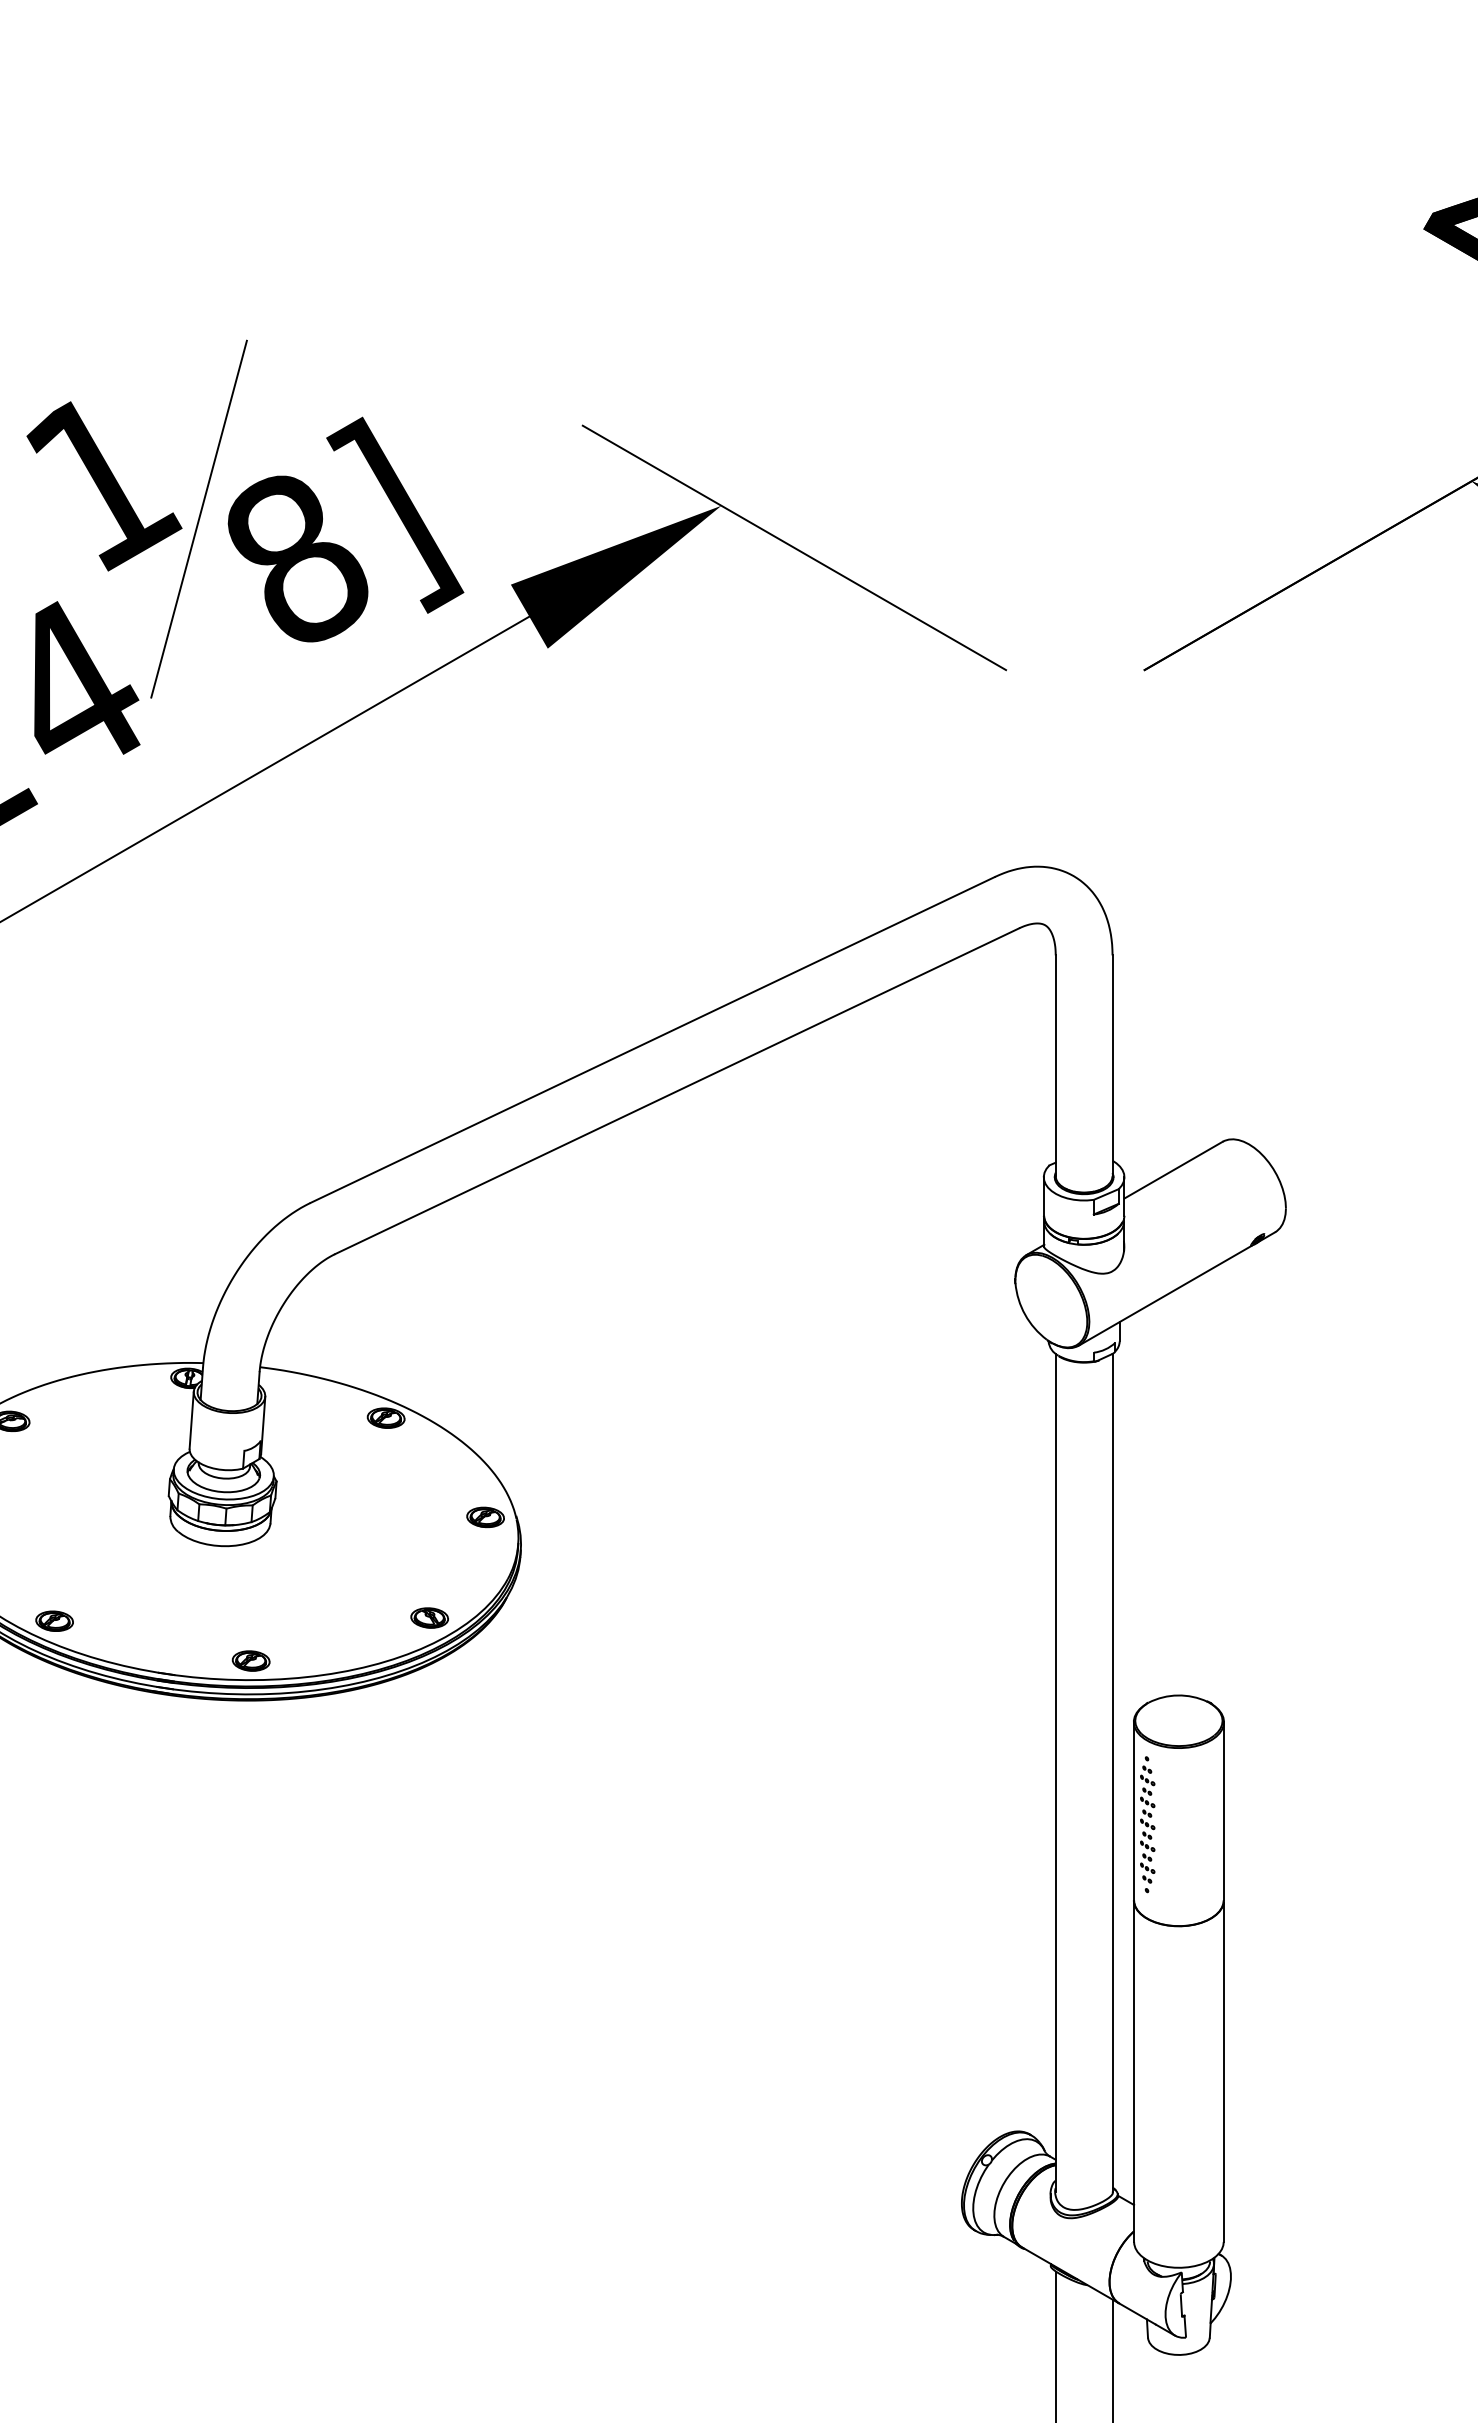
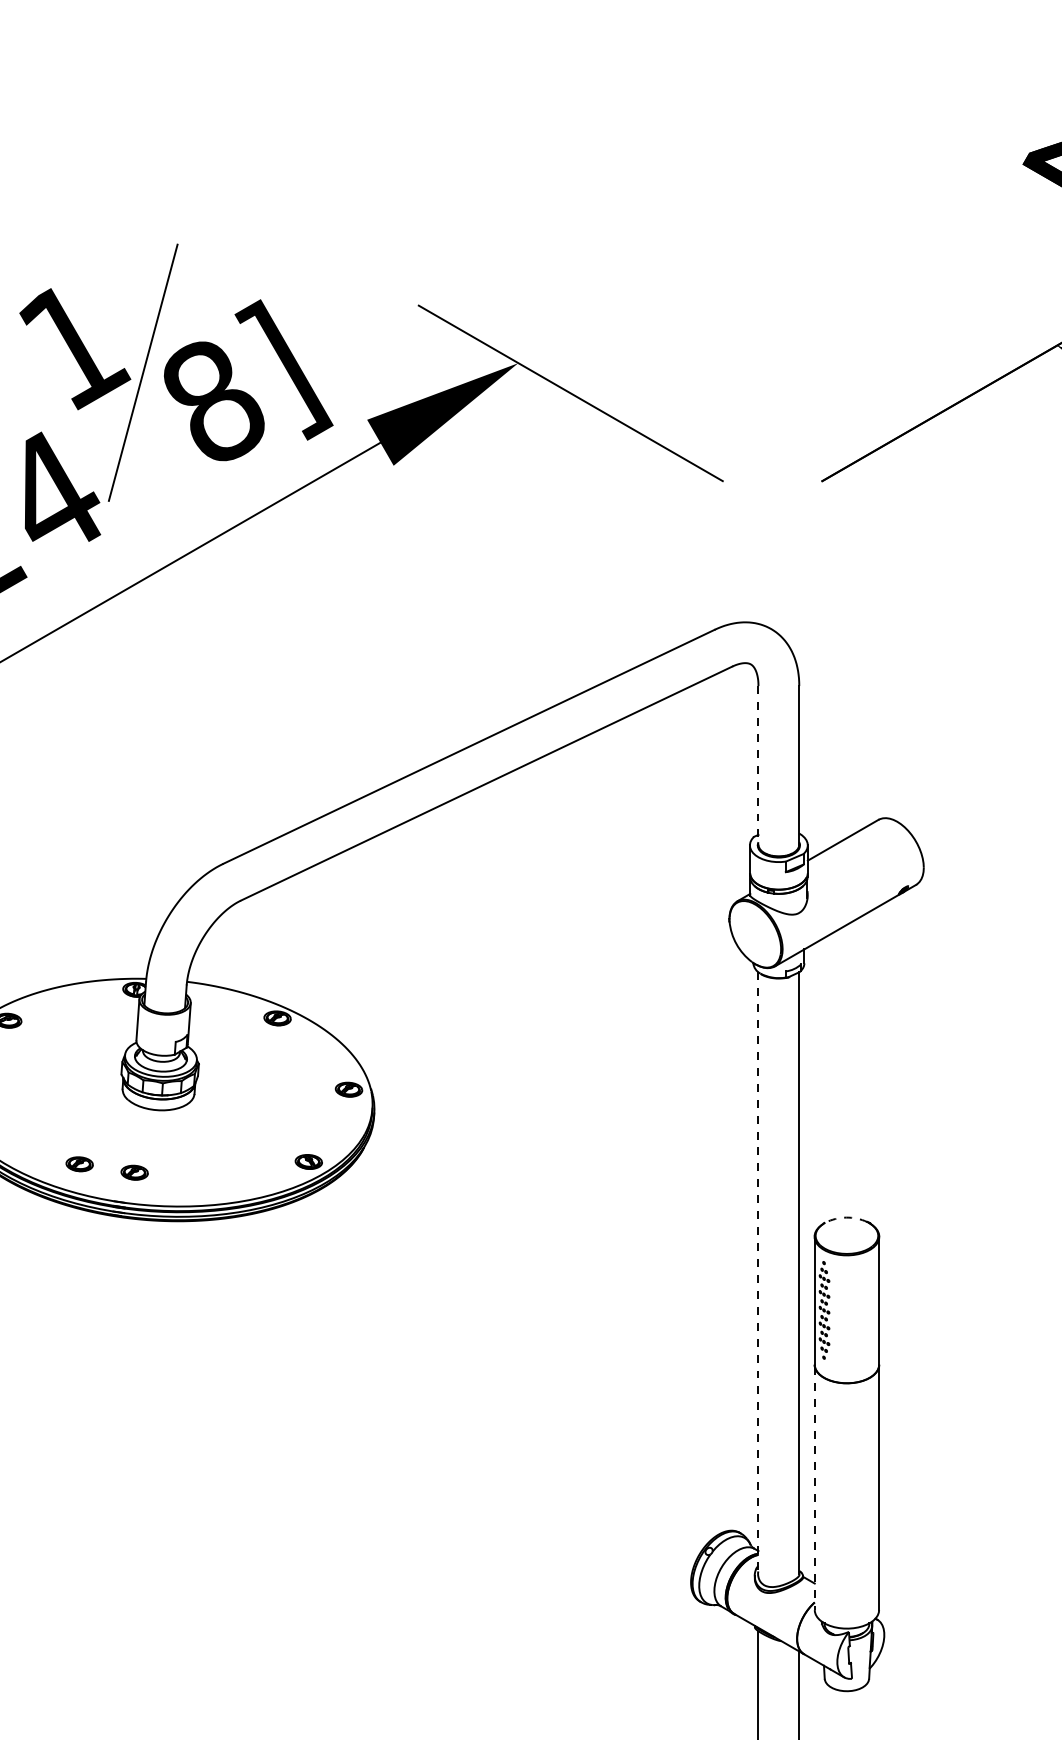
line: (1055, 1066) -> (758, 765), solid -> dashed
part: (54, 1620) -> (79, 1163), moved
part: (250, 1660) -> (134, 1172), moved
arc: (1177, 1695) -> (845, 1217), solid -> dashed
line: (1055, 1773) -> (758, 1273), solid -> dashed
line: (1134, 2073) -> (815, 1489), solid -> dashed

